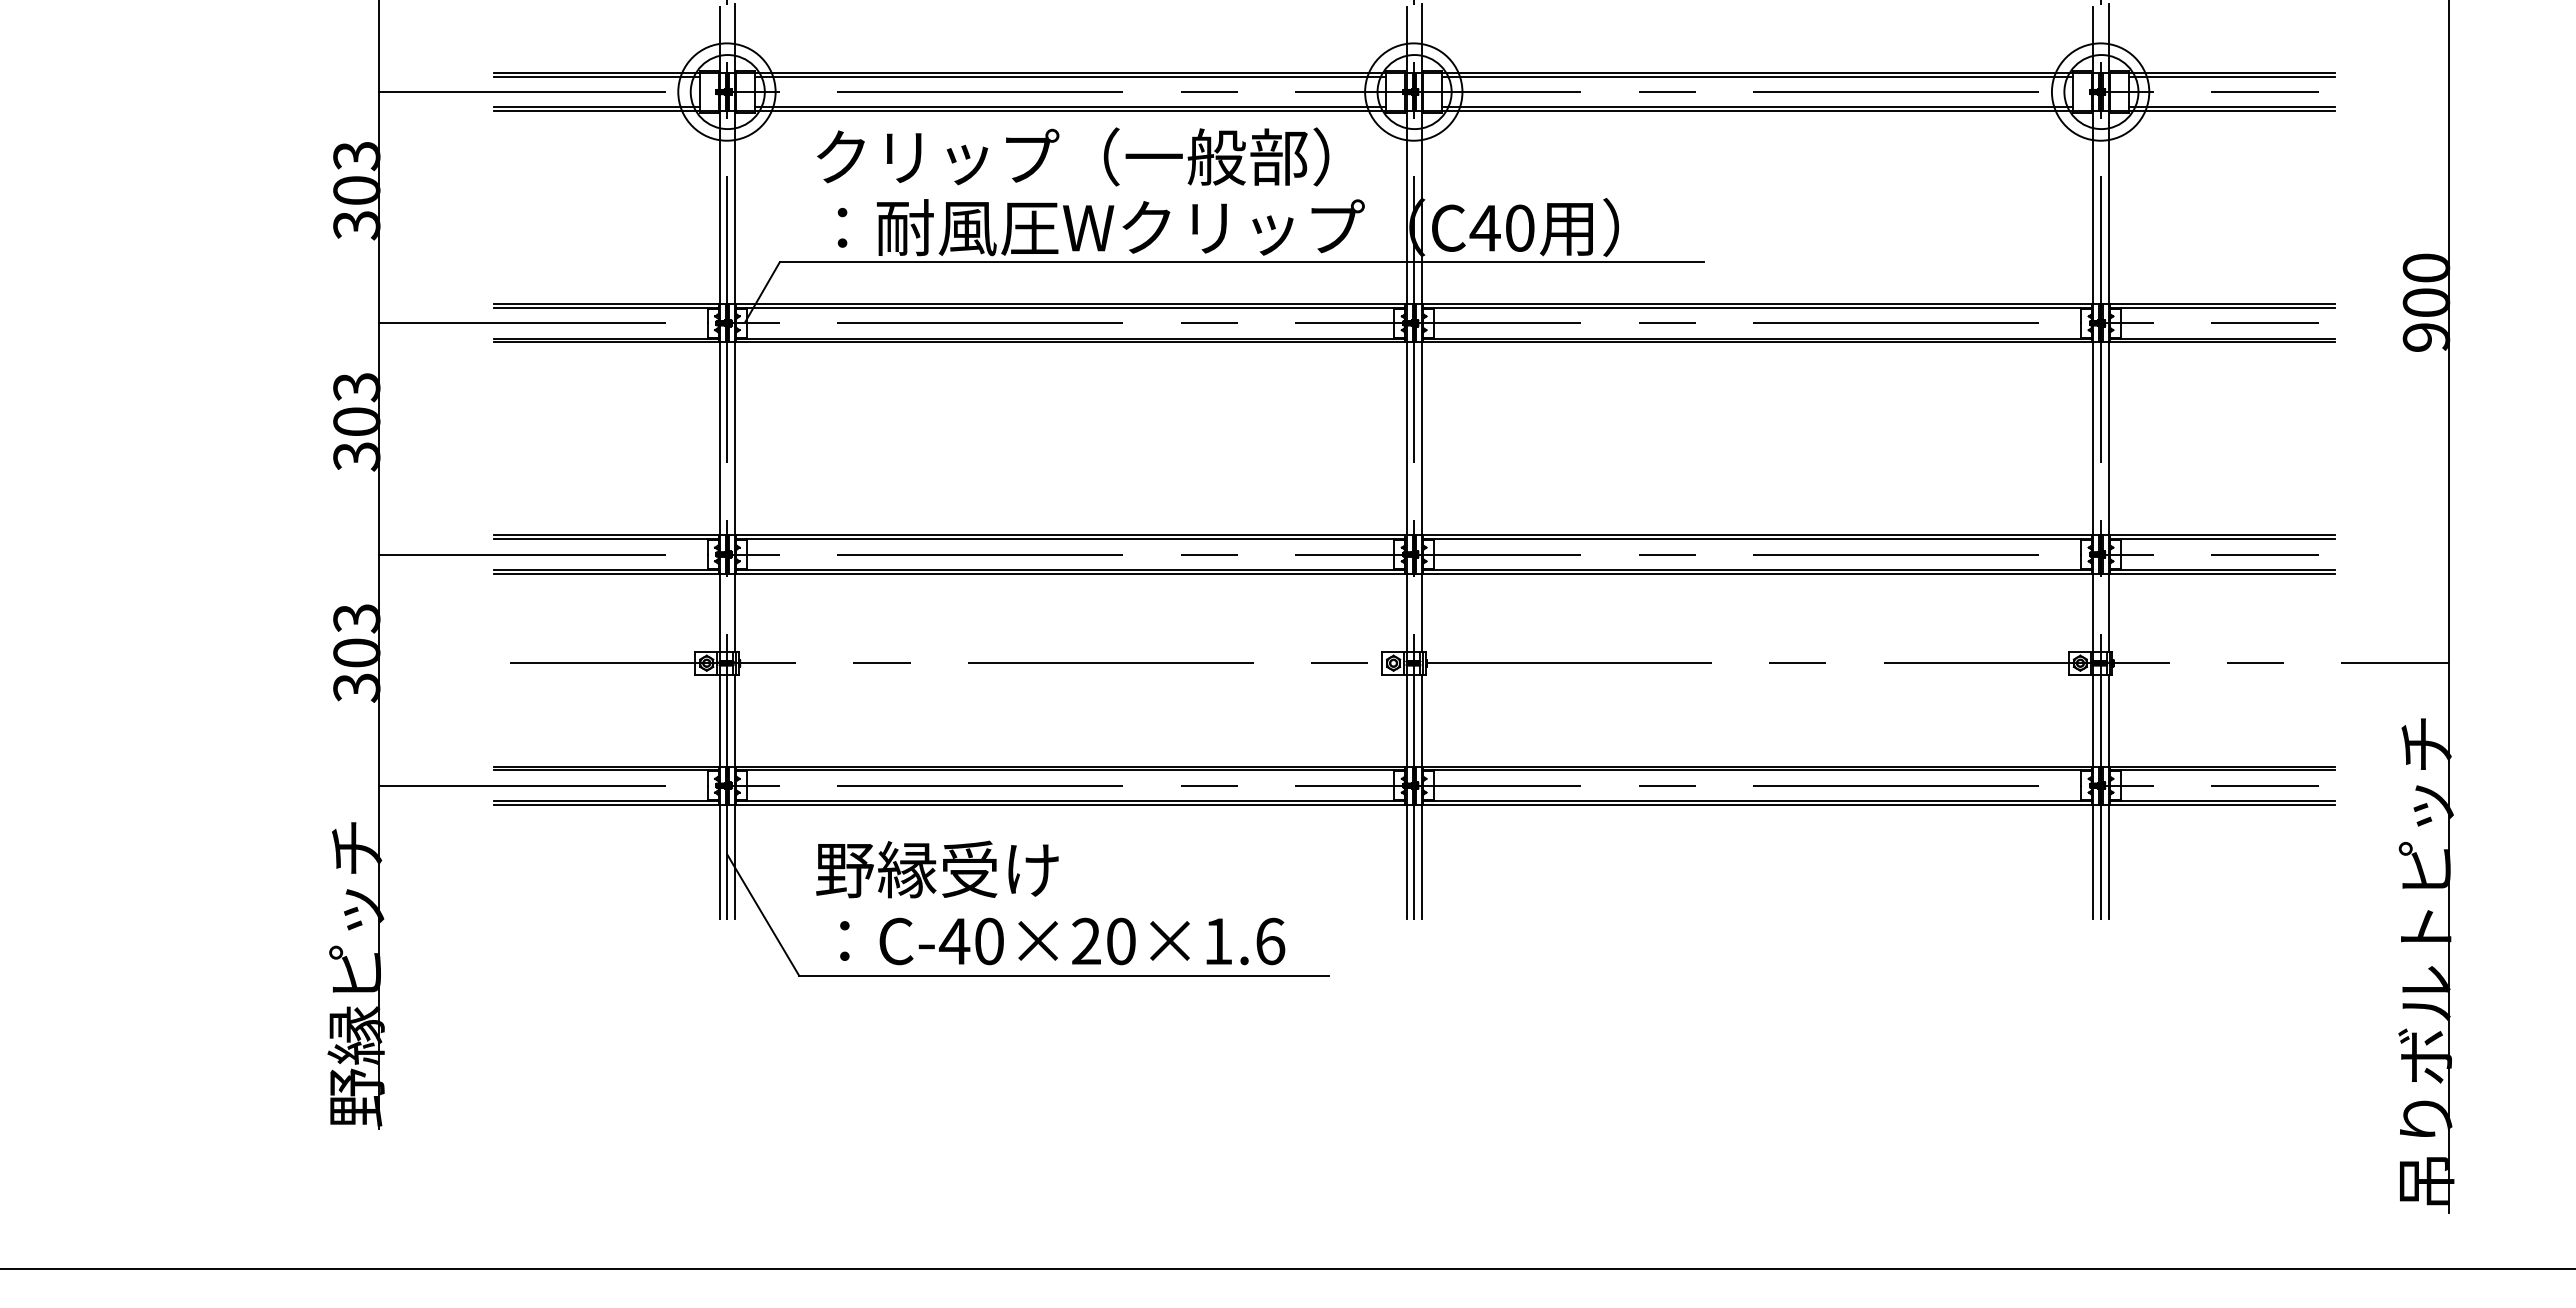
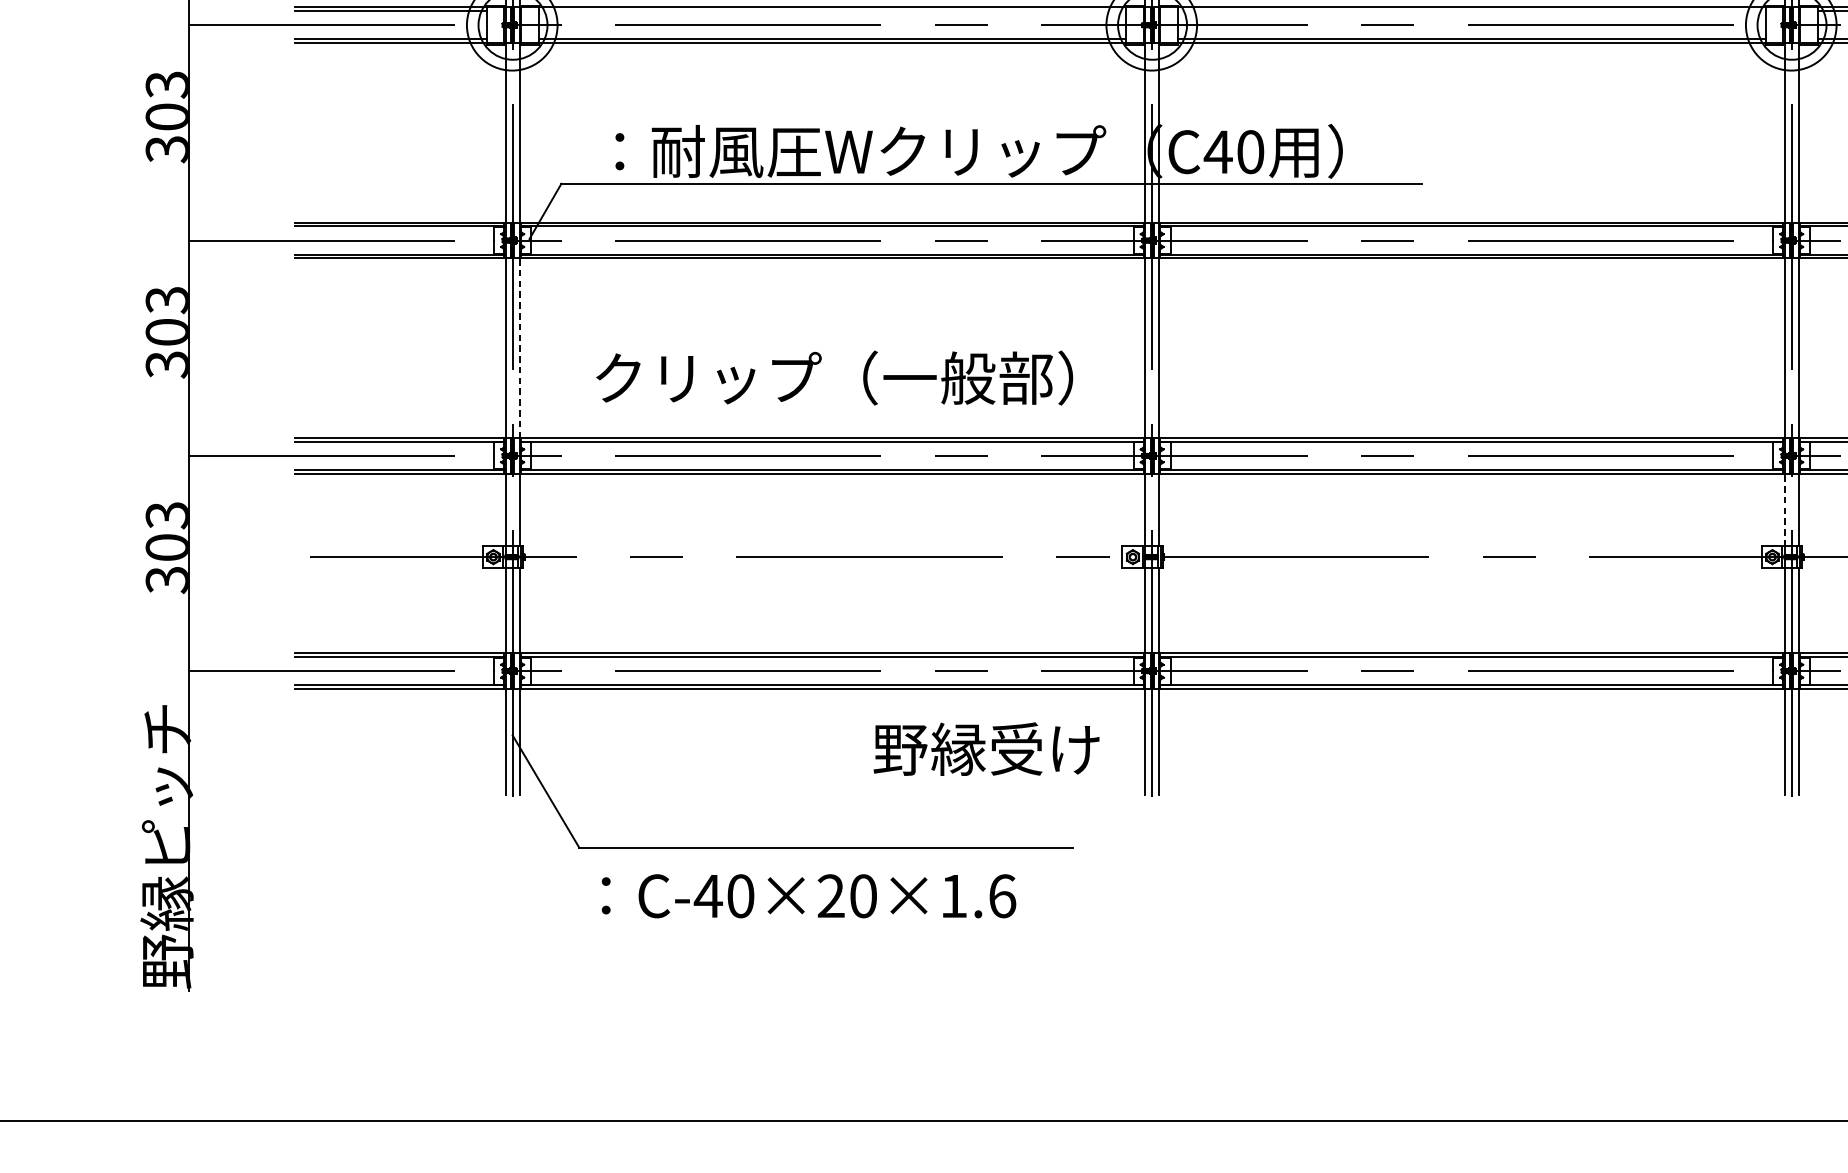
line: (1070, 76) -> (832, 10), removed
line: (1757, 76) -> (1471, 10), removed
text: (1073, 156) -> (834, 377), moved
line: (735, 438) -> (520, 347), solid -> dashed
line: (2093, 612) -> (1784, 509), solid -> dashed
text: (937, 869) -> (986, 749), moved
text: (1062, 941) -> (808, 896), moved

